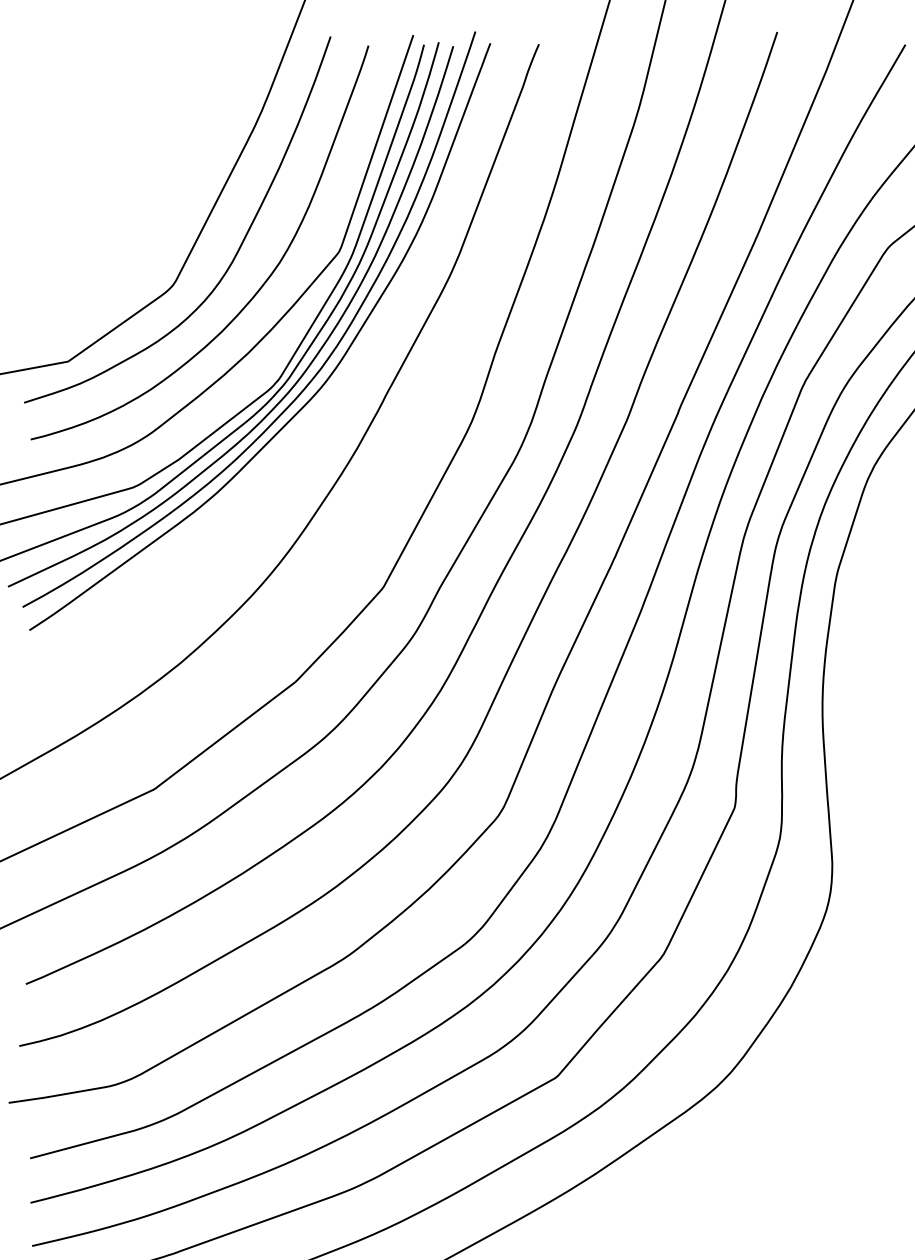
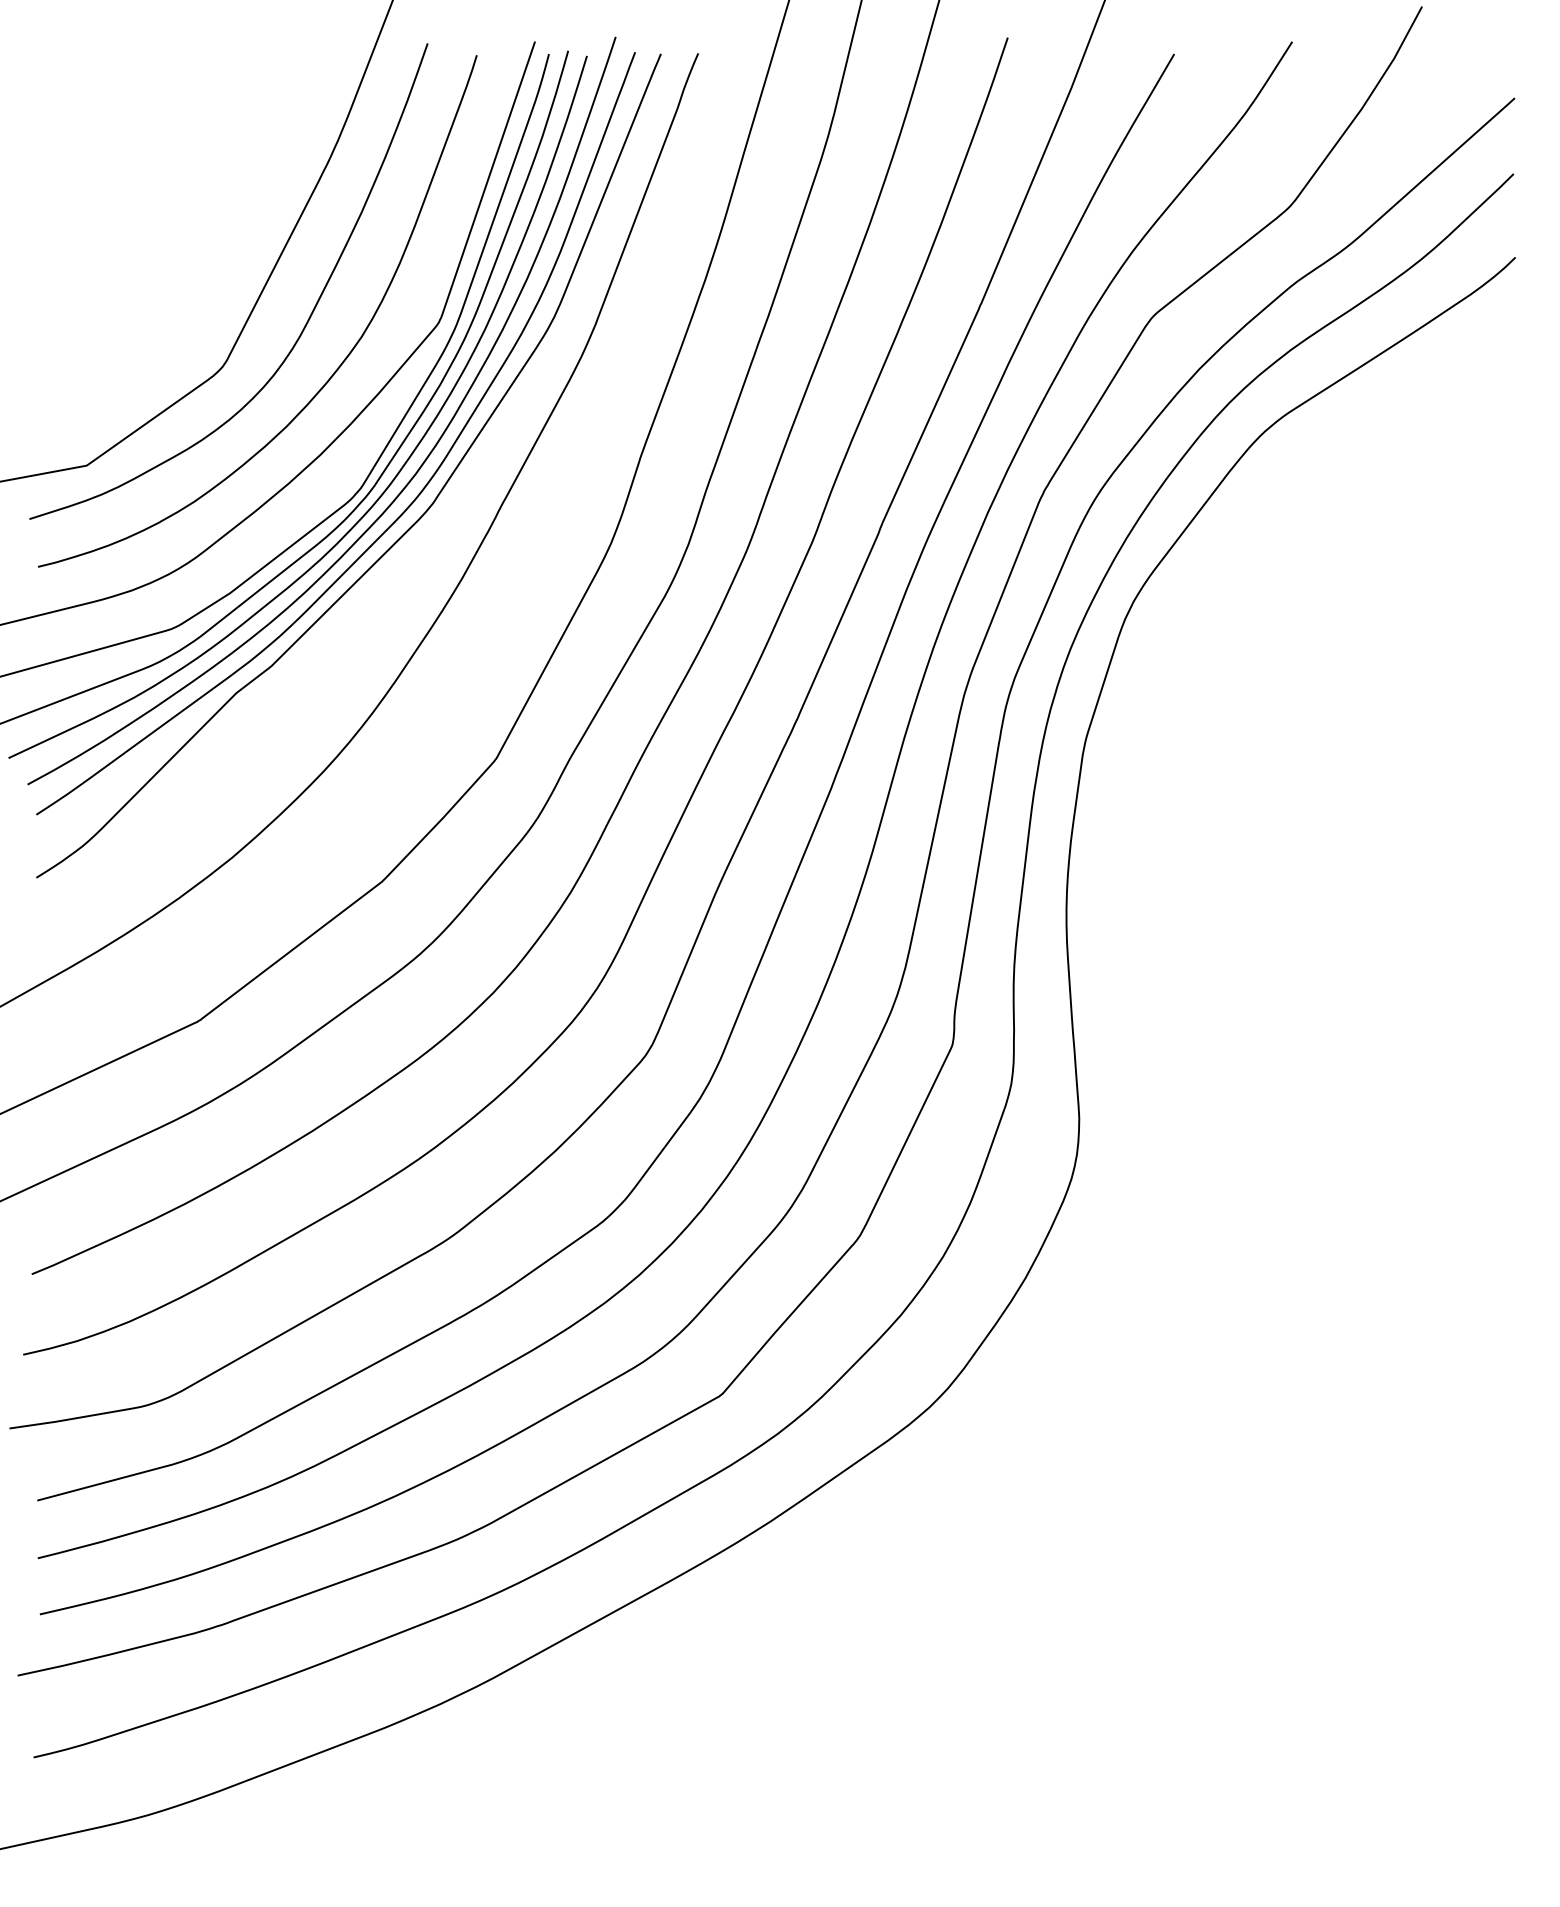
curve: (317, 408) -> (410, 526), added

